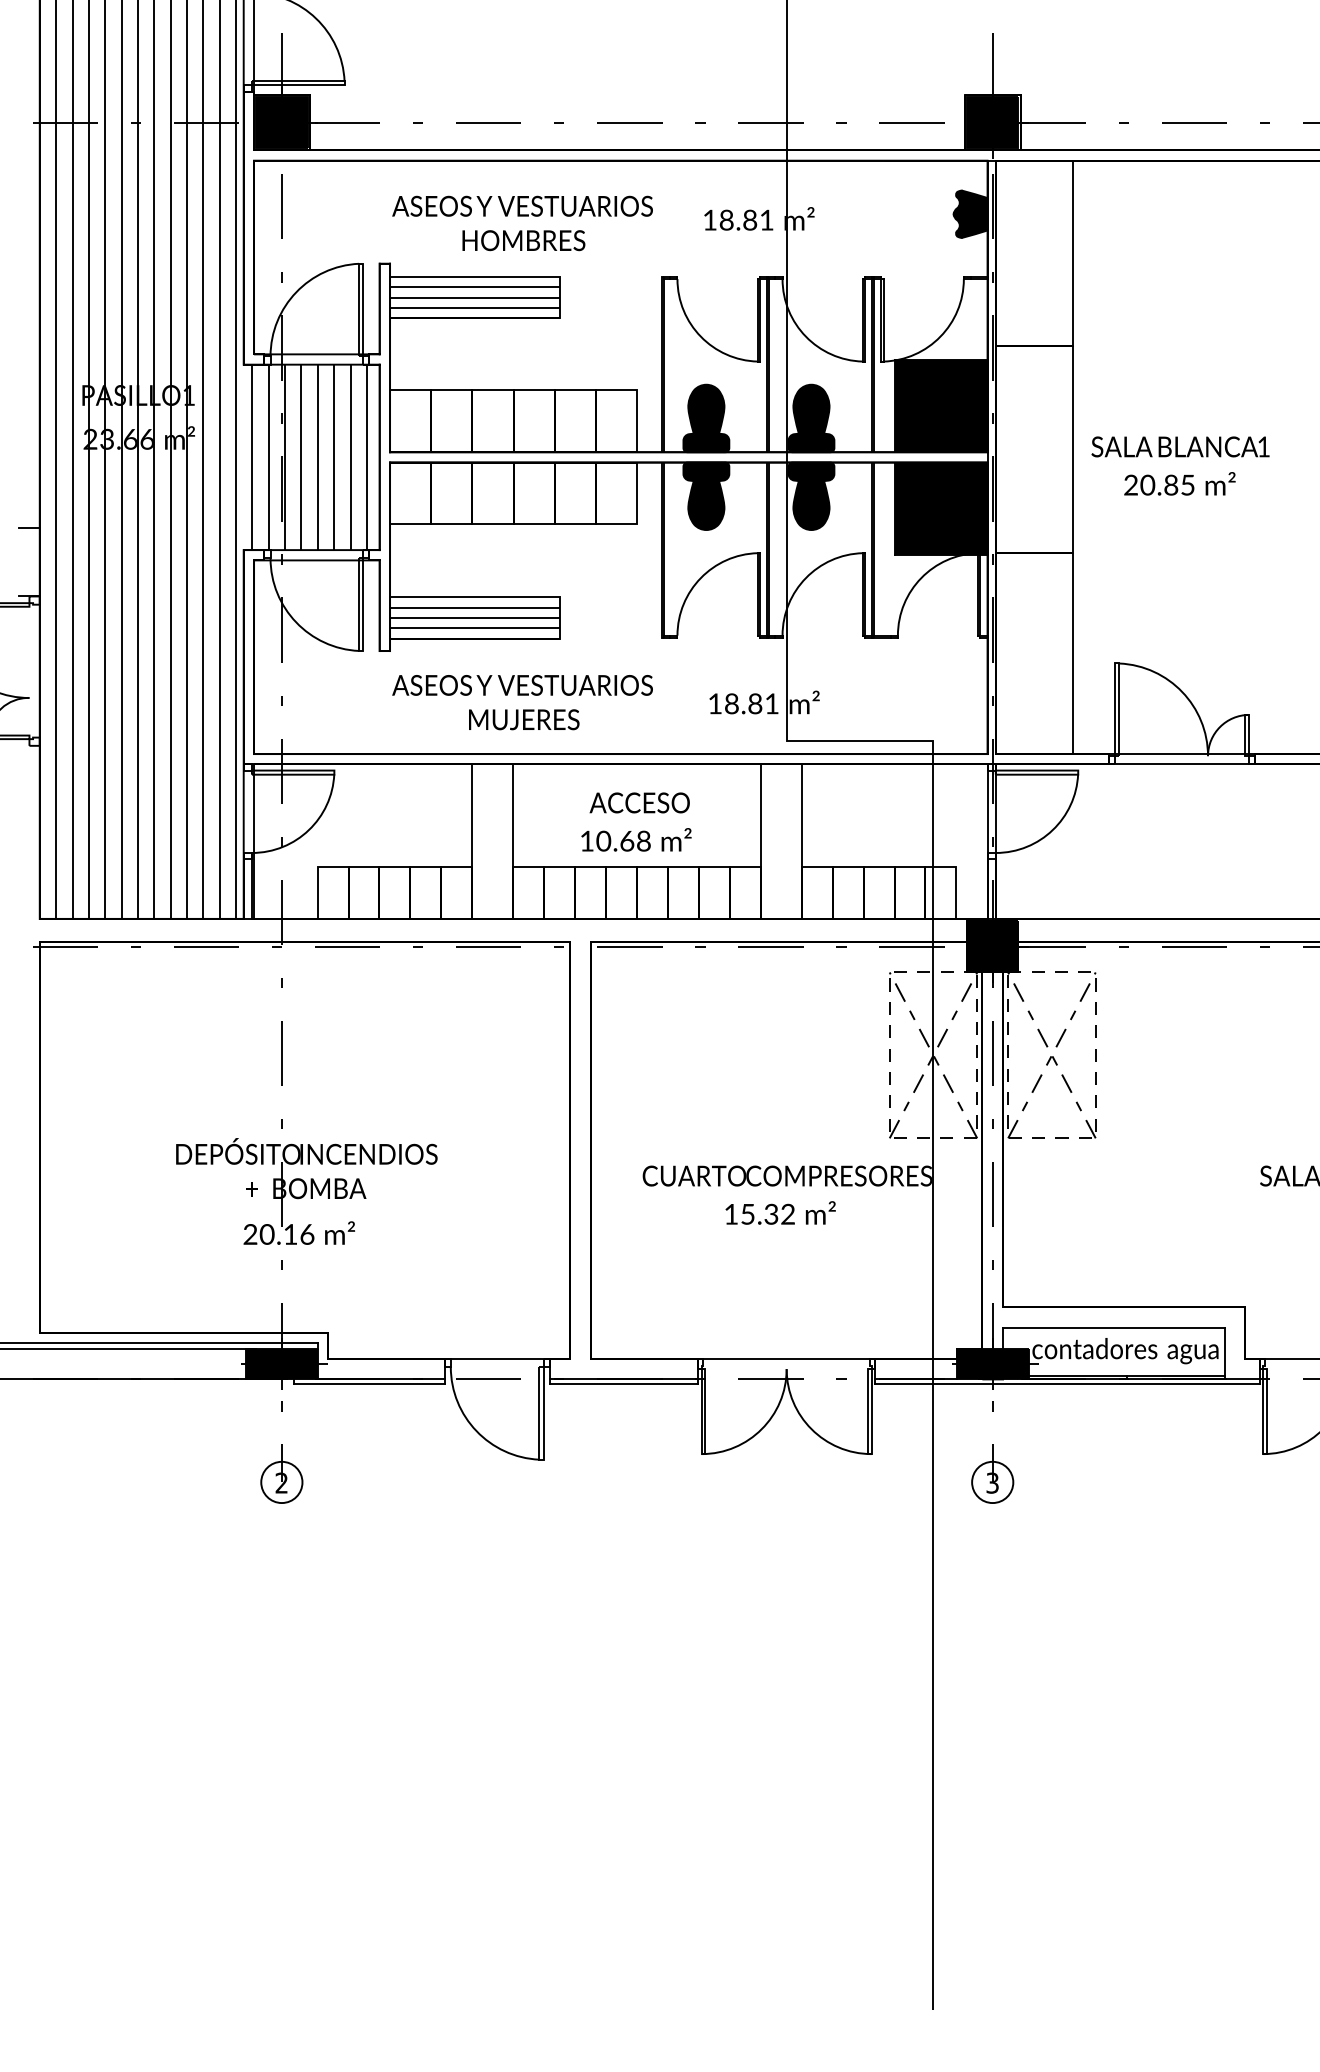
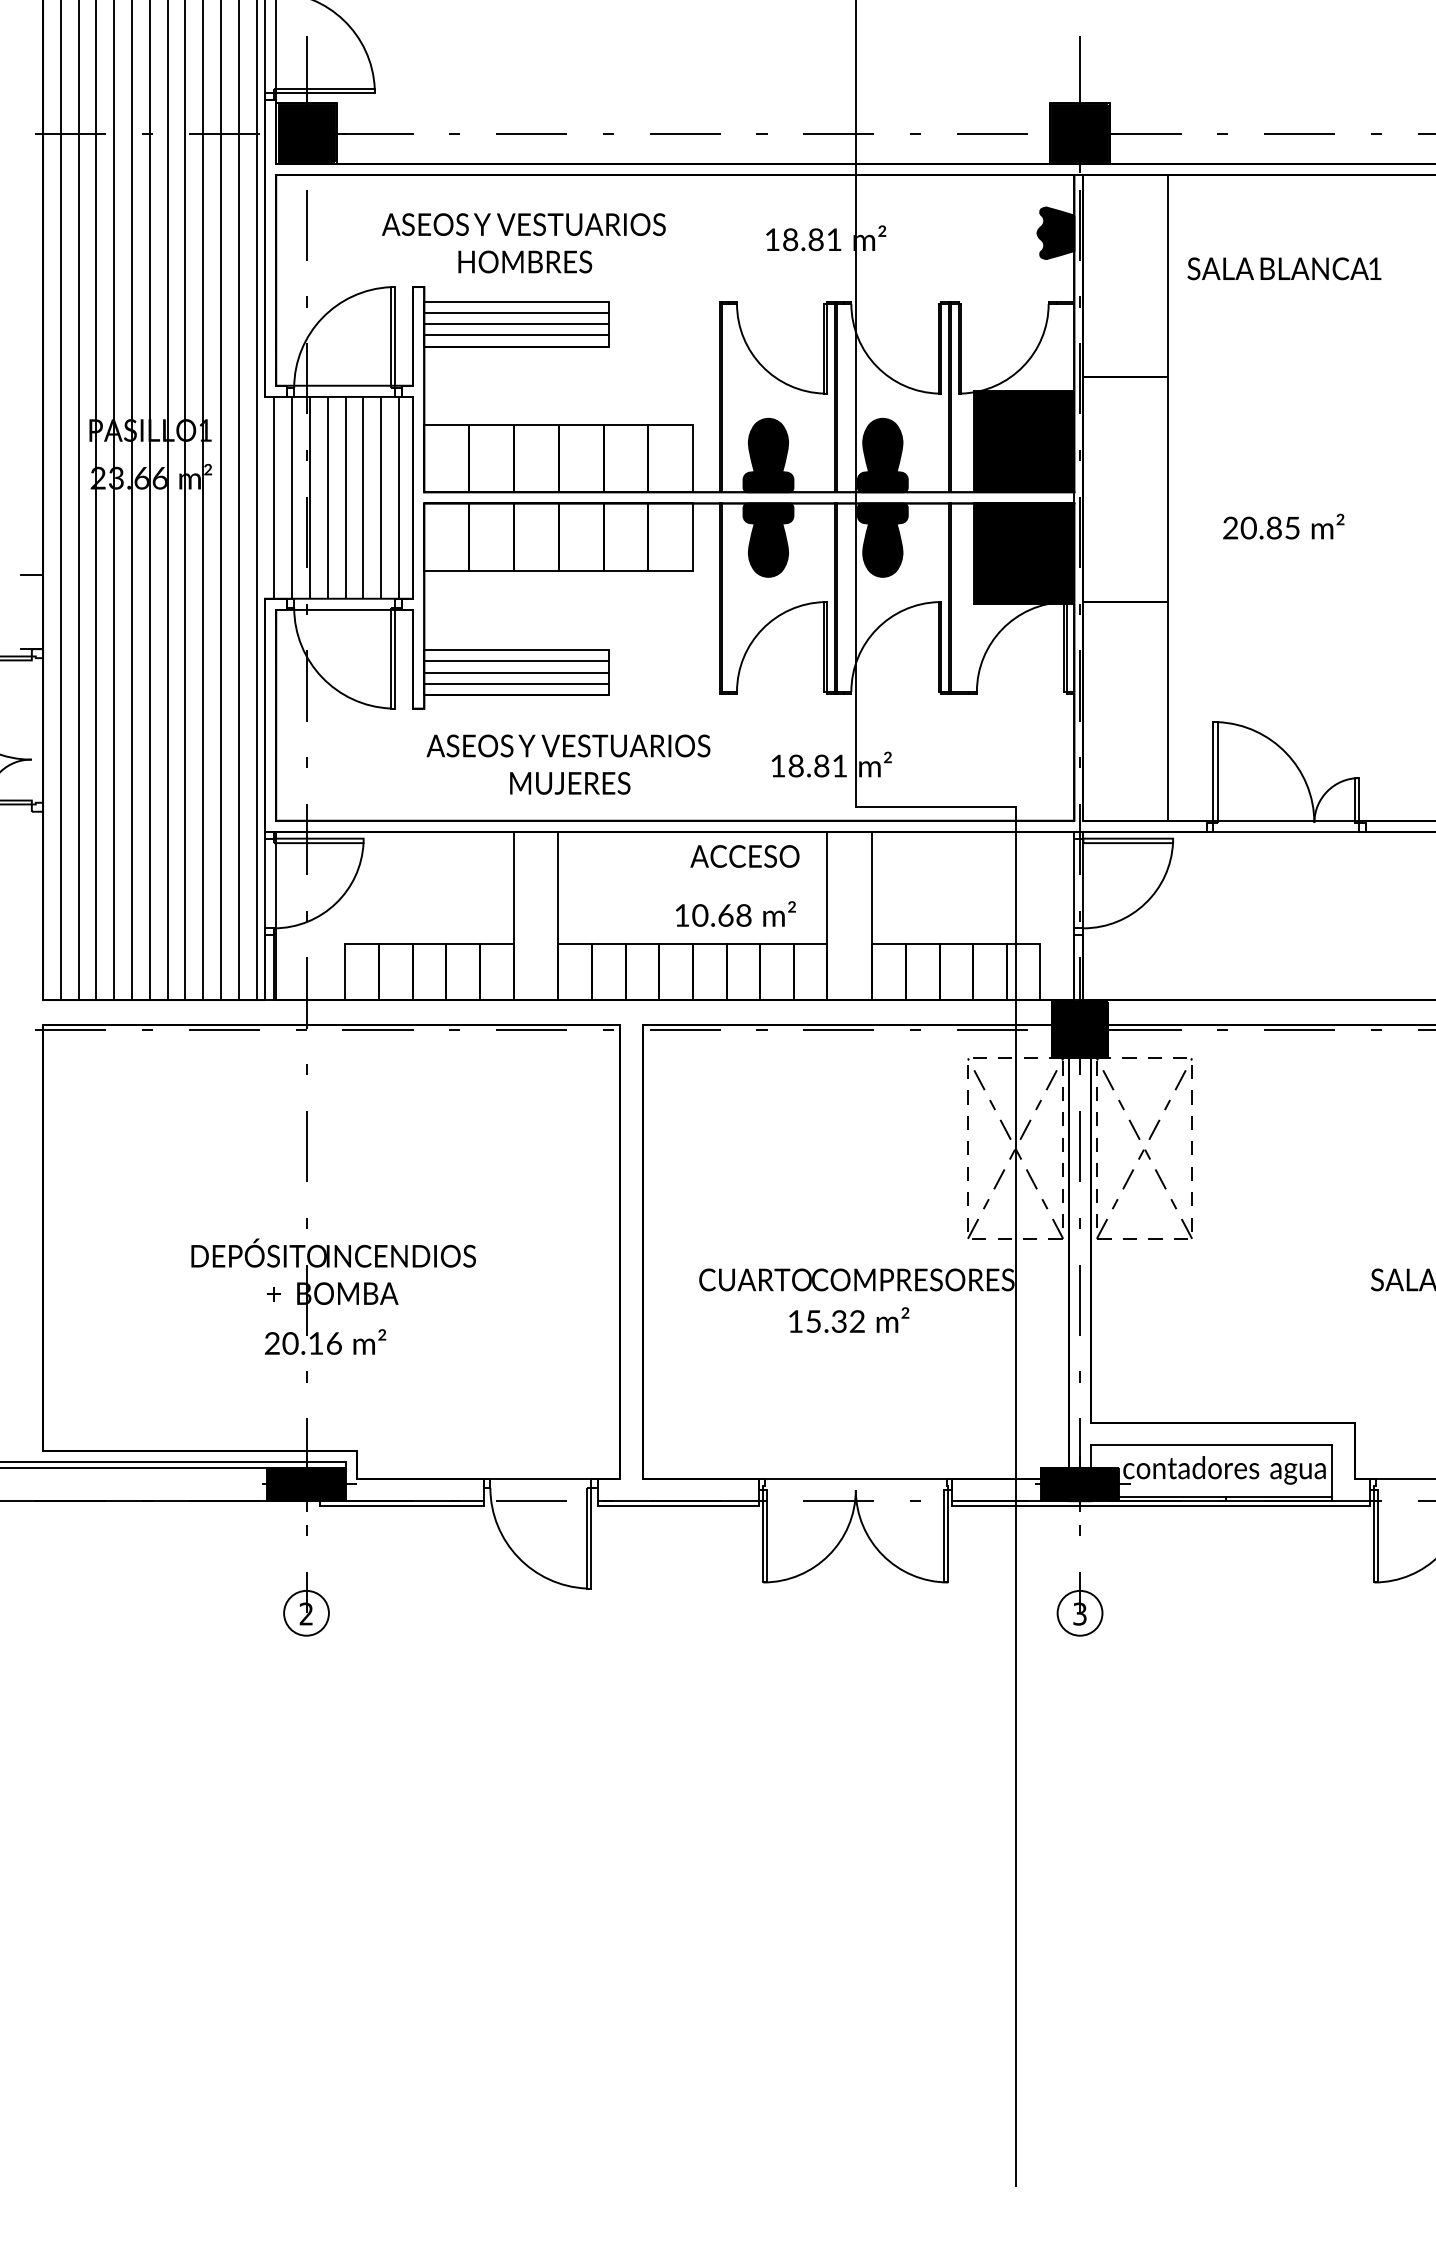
text: (522, 223) -> (523, 243), moved
text: (1180, 446) -> (1284, 268), moved
text: (639, 802) -> (744, 855), moved
text: (636, 839) -> (735, 913), moved

